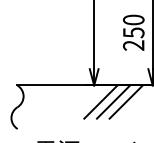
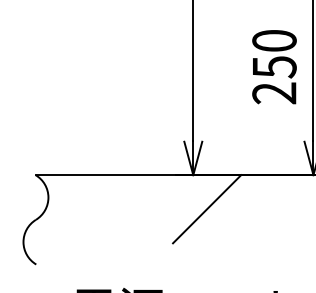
line: (113, 101) -> (232, 208), removed
line: (125, 101) -> (257, 208), removed

